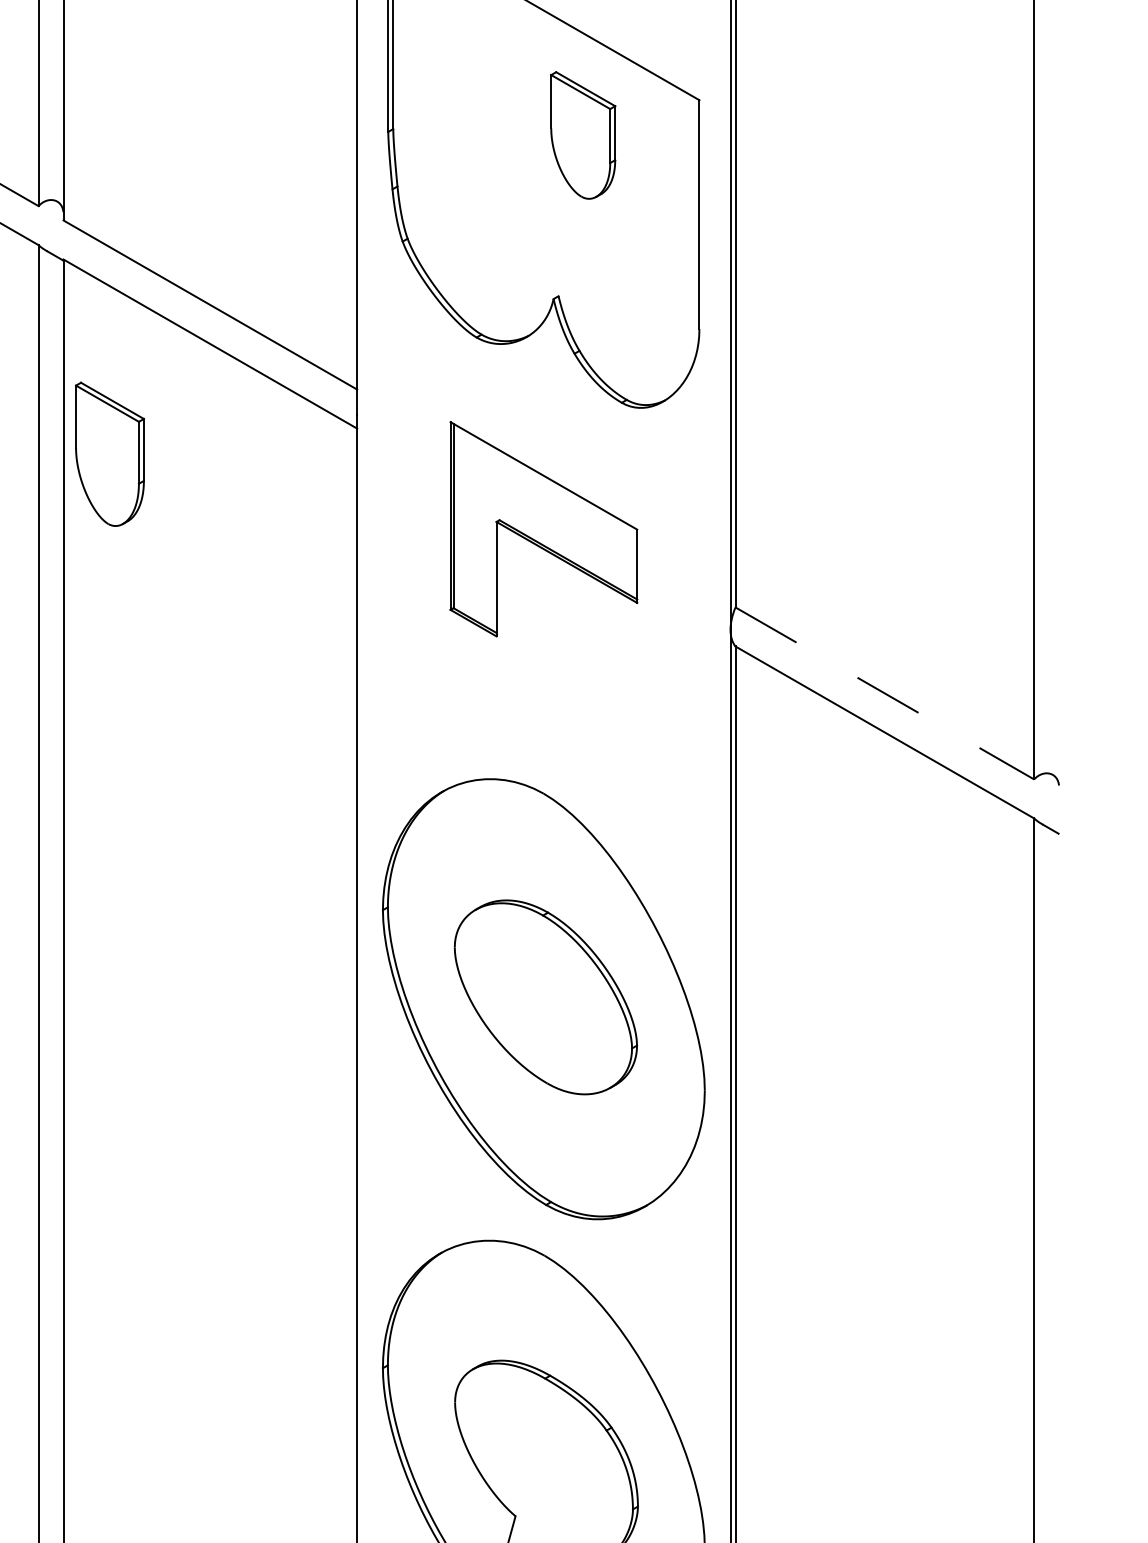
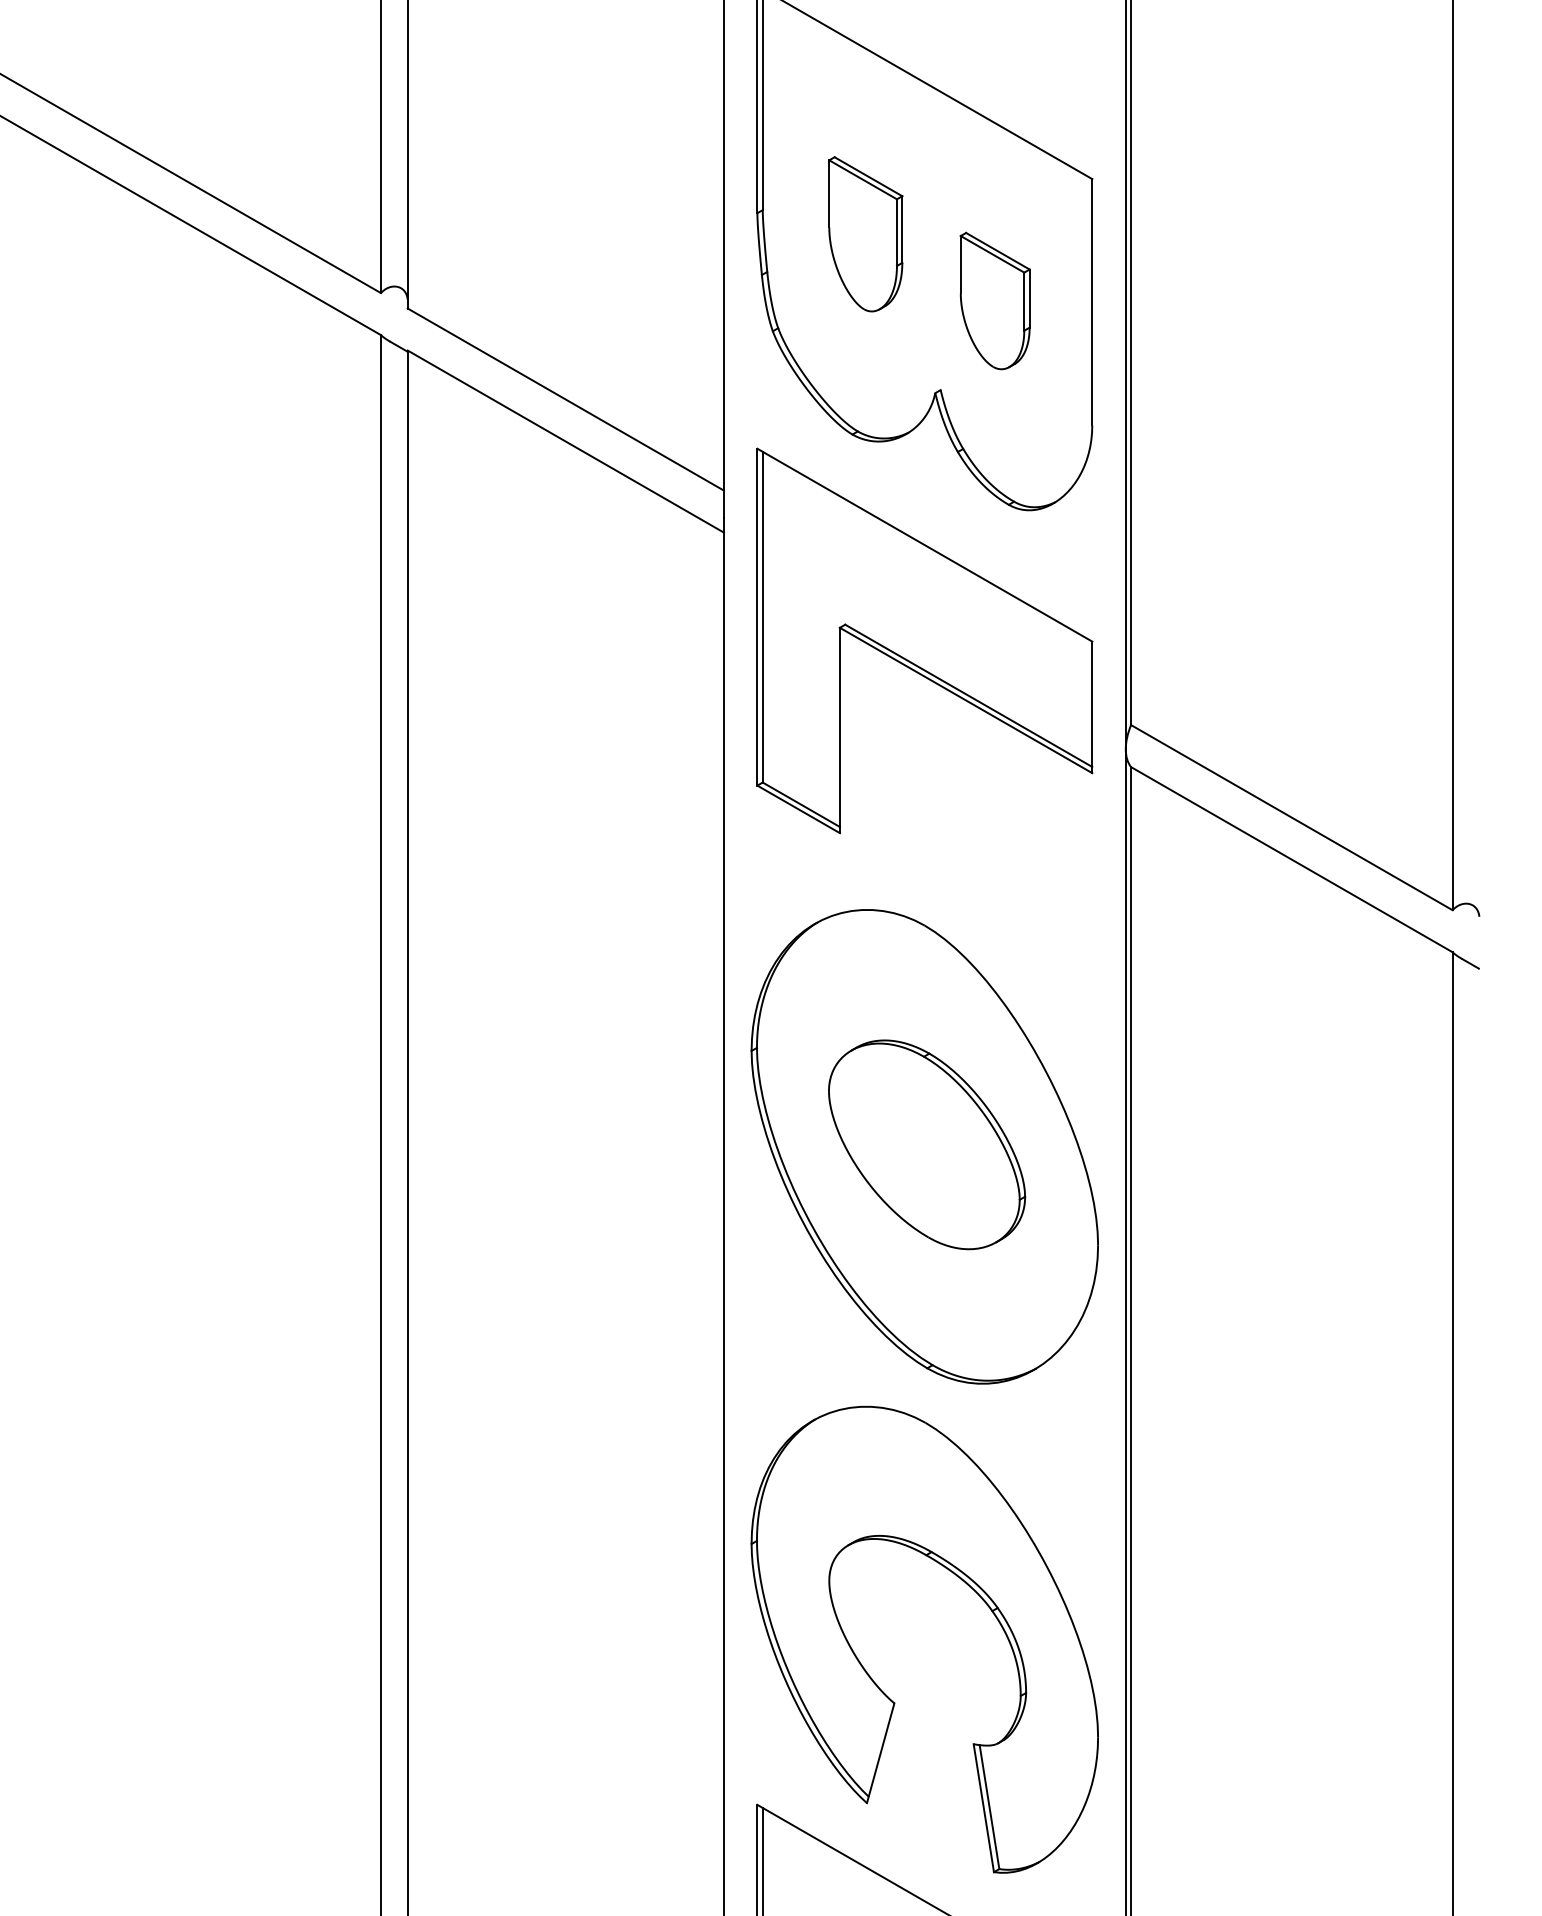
part: (582, 134) -> (994, 300), moved
part: (109, 454) -> (865, 234), moved
part: (543, 528) -> (924, 640), size x1.67
line: (885, 693) -> (1292, 817), dashed -> solid

